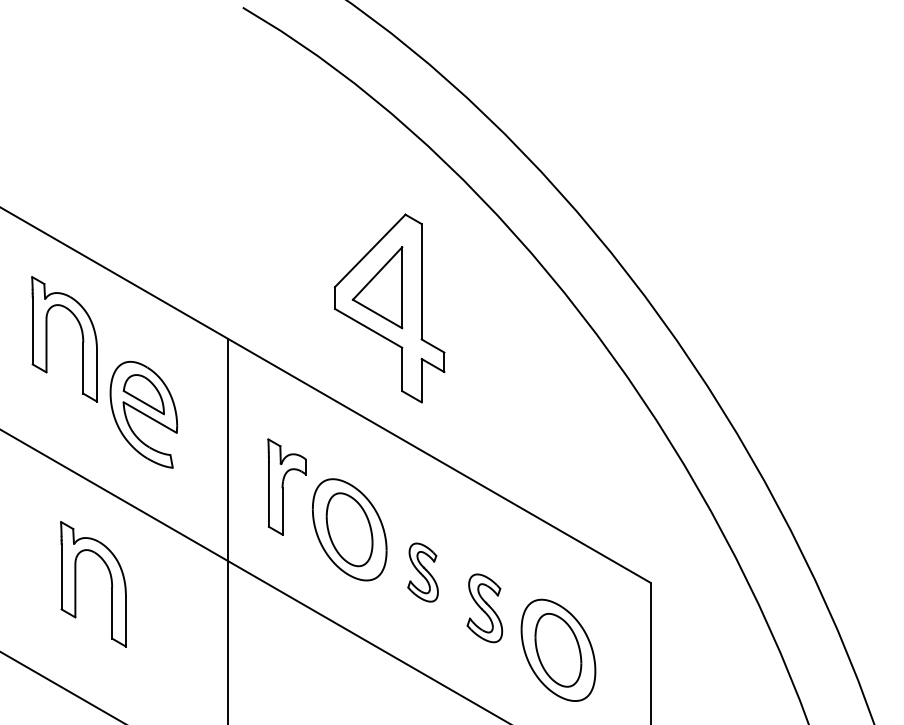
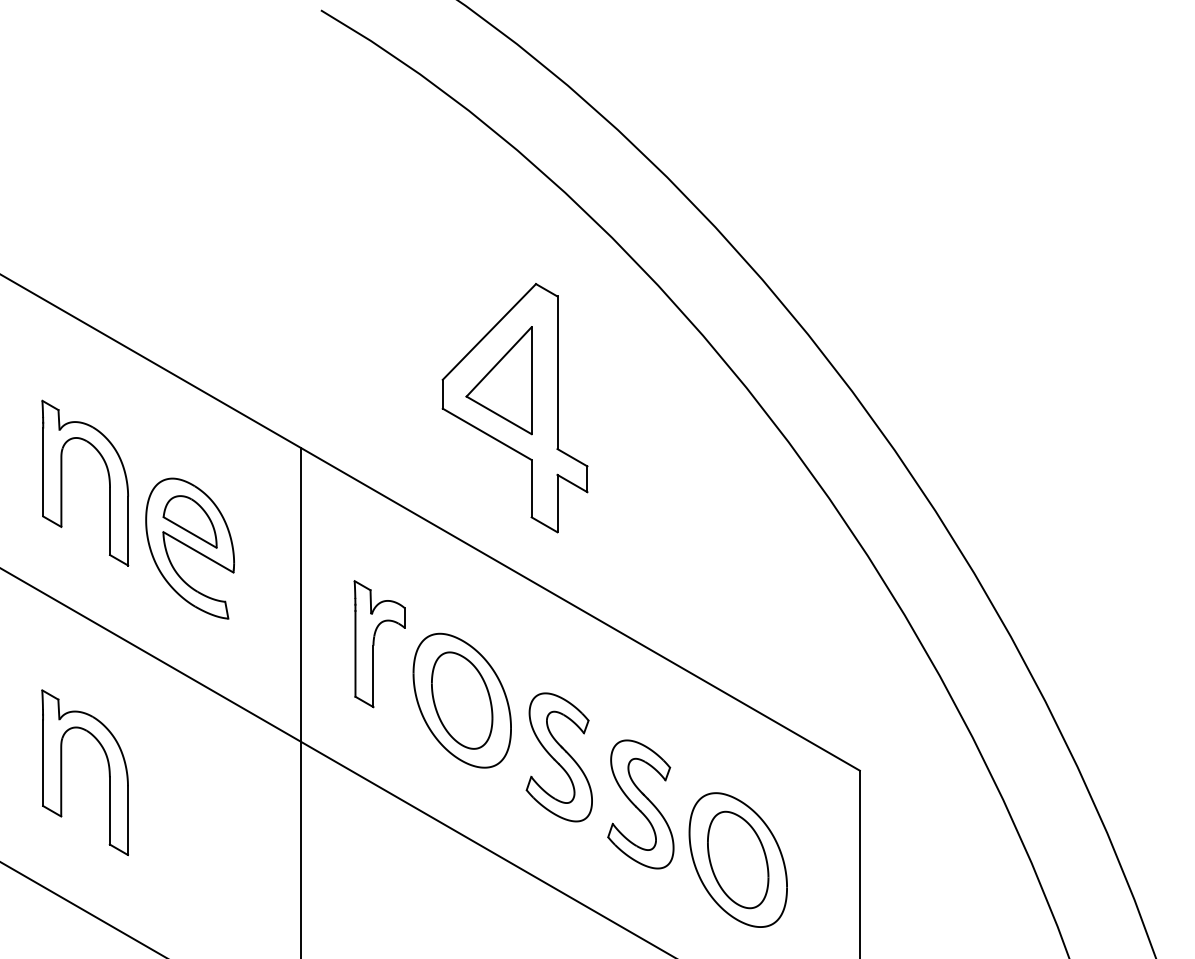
part: (47, 339) -> (62, 483), moved
part: (422, 572) -> (558, 757), size x1.67
part: (76, 584) -> (62, 773), moved
part: (484, 608) -> (640, 804), size x1.43

